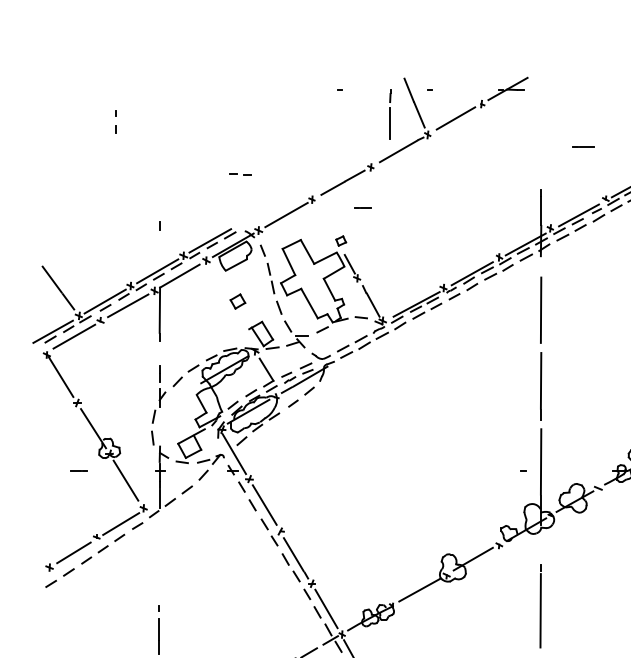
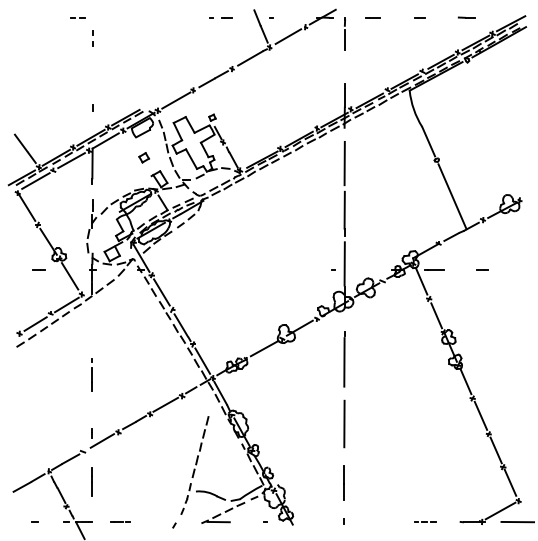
line: (389, 113) -> (344, 33), moved
line: (116, 116) -> (92, 35), moved
line: (583, 146) -> (372, 17), moved
line: (236, 174) -> (75, 17), moved
line: (362, 207) -> (226, 17), moved

